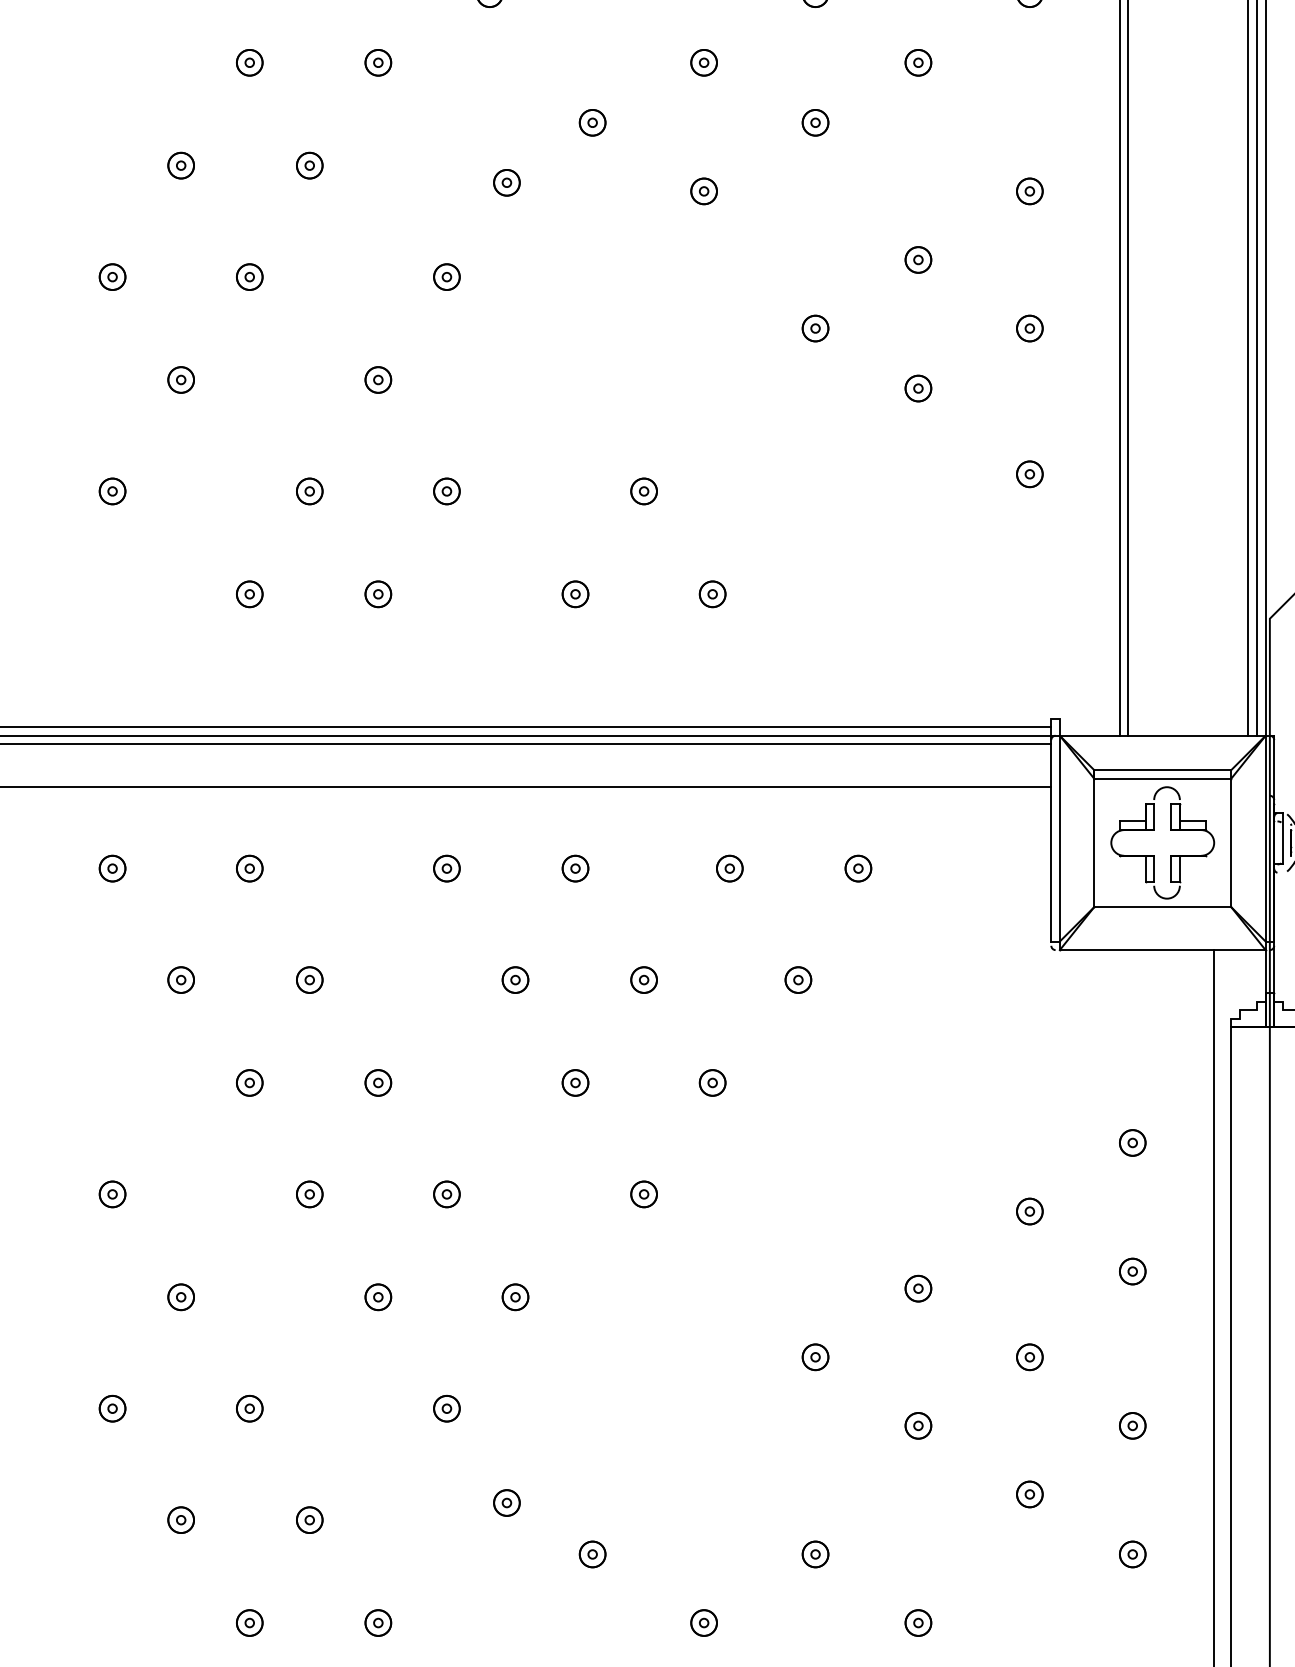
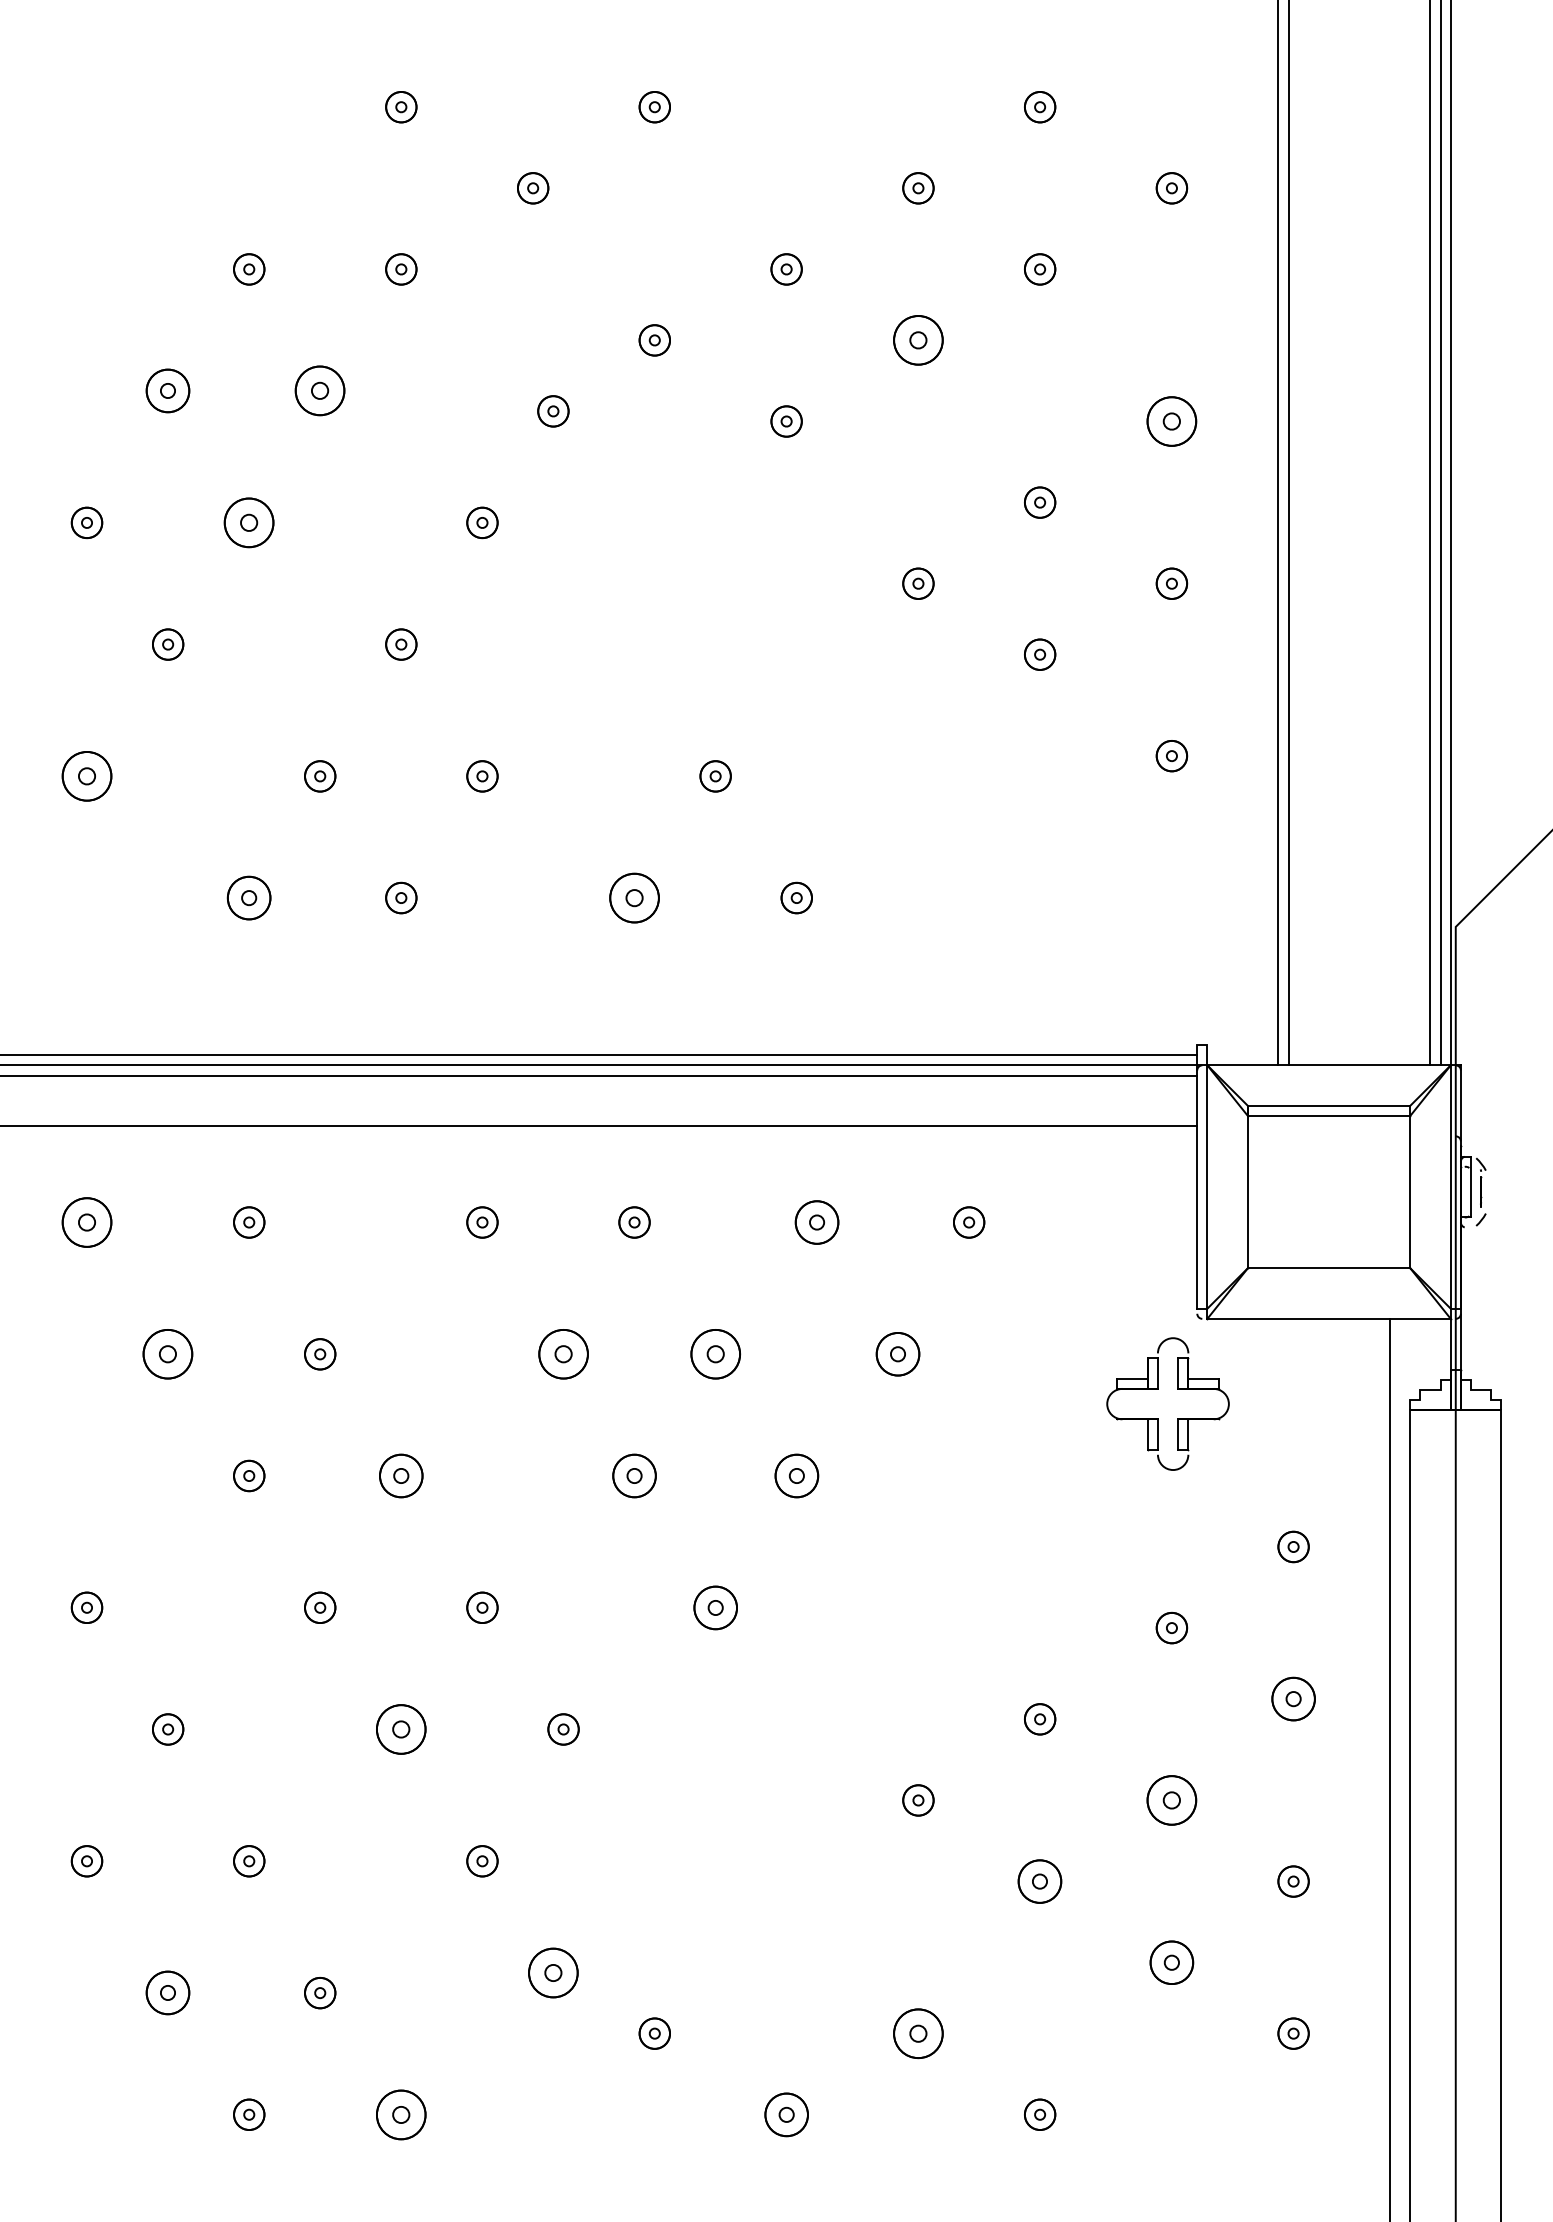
part: (815, 122) -> (918, 340), size x1.6
part: (181, 166) -> (168, 391), size x1.4
part: (310, 166) -> (320, 391), size x1.6
part: (1029, 191) -> (1171, 421), size x1.6
part: (249, 276) -> (249, 522), size x1.6
part: (112, 491) -> (86, 776), size x1.6
part: (249, 593) -> (249, 897), size x1.4
part: (575, 593) -> (634, 897), size x1.6
part: (1154, 830) -> (1158, 1389), moved
part: (112, 868) -> (86, 1222), size x1.6
part: (729, 868) -> (816, 1222), size x1.4
part: (181, 980) -> (168, 1354), size x1.6
part: (515, 980) -> (563, 1354), size x1.6
part: (643, 980) -> (715, 1354), size x1.6
part: (798, 980) -> (898, 1354), size x1.4
part: (378, 1082) -> (401, 1475), size x1.4
part: (575, 1082) -> (634, 1475), size x1.4
part: (712, 1082) -> (796, 1475), size x1.4
part: (643, 1194) -> (715, 1607), size x1.4
part: (1132, 1271) -> (1293, 1698), size x1.4
part: (378, 1297) -> (401, 1729), size x1.6
part: (1029, 1357) -> (1171, 1800), size x1.6
part: (918, 1425) -> (1040, 1881), size x1.4
part: (1029, 1494) -> (1171, 1962), size x1.4
part: (507, 1502) -> (553, 1972), size x1.6
part: (181, 1520) -> (168, 1993), size x1.4
part: (815, 1554) -> (918, 2033), size x1.6
part: (378, 1622) -> (401, 2114), size x1.6
part: (704, 1622) -> (786, 2114), size x1.4

